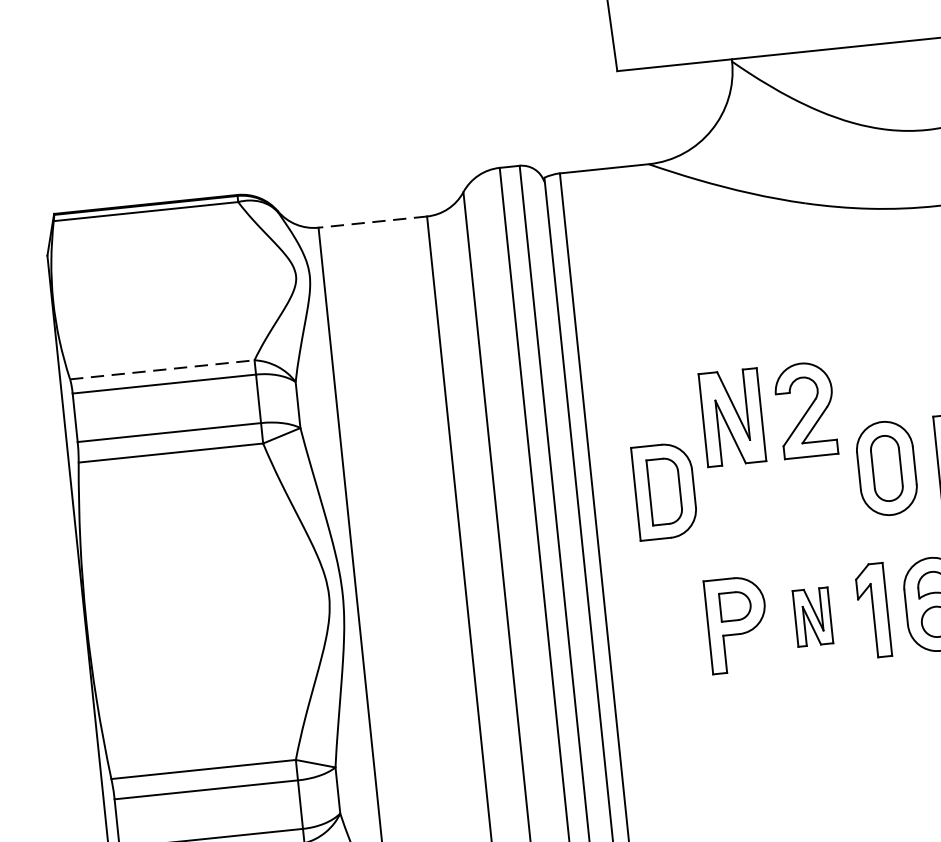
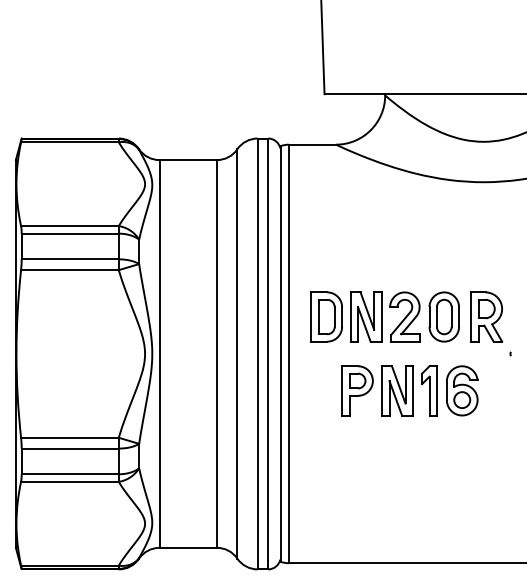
line: (373, 222) -> (188, 160), dashed -> solid
line: (161, 370) -> (69, 226), dashed -> solid
part: (768, 412) -> (385, 316), moved
part: (812, 616) -> (397, 390), size x1.67

